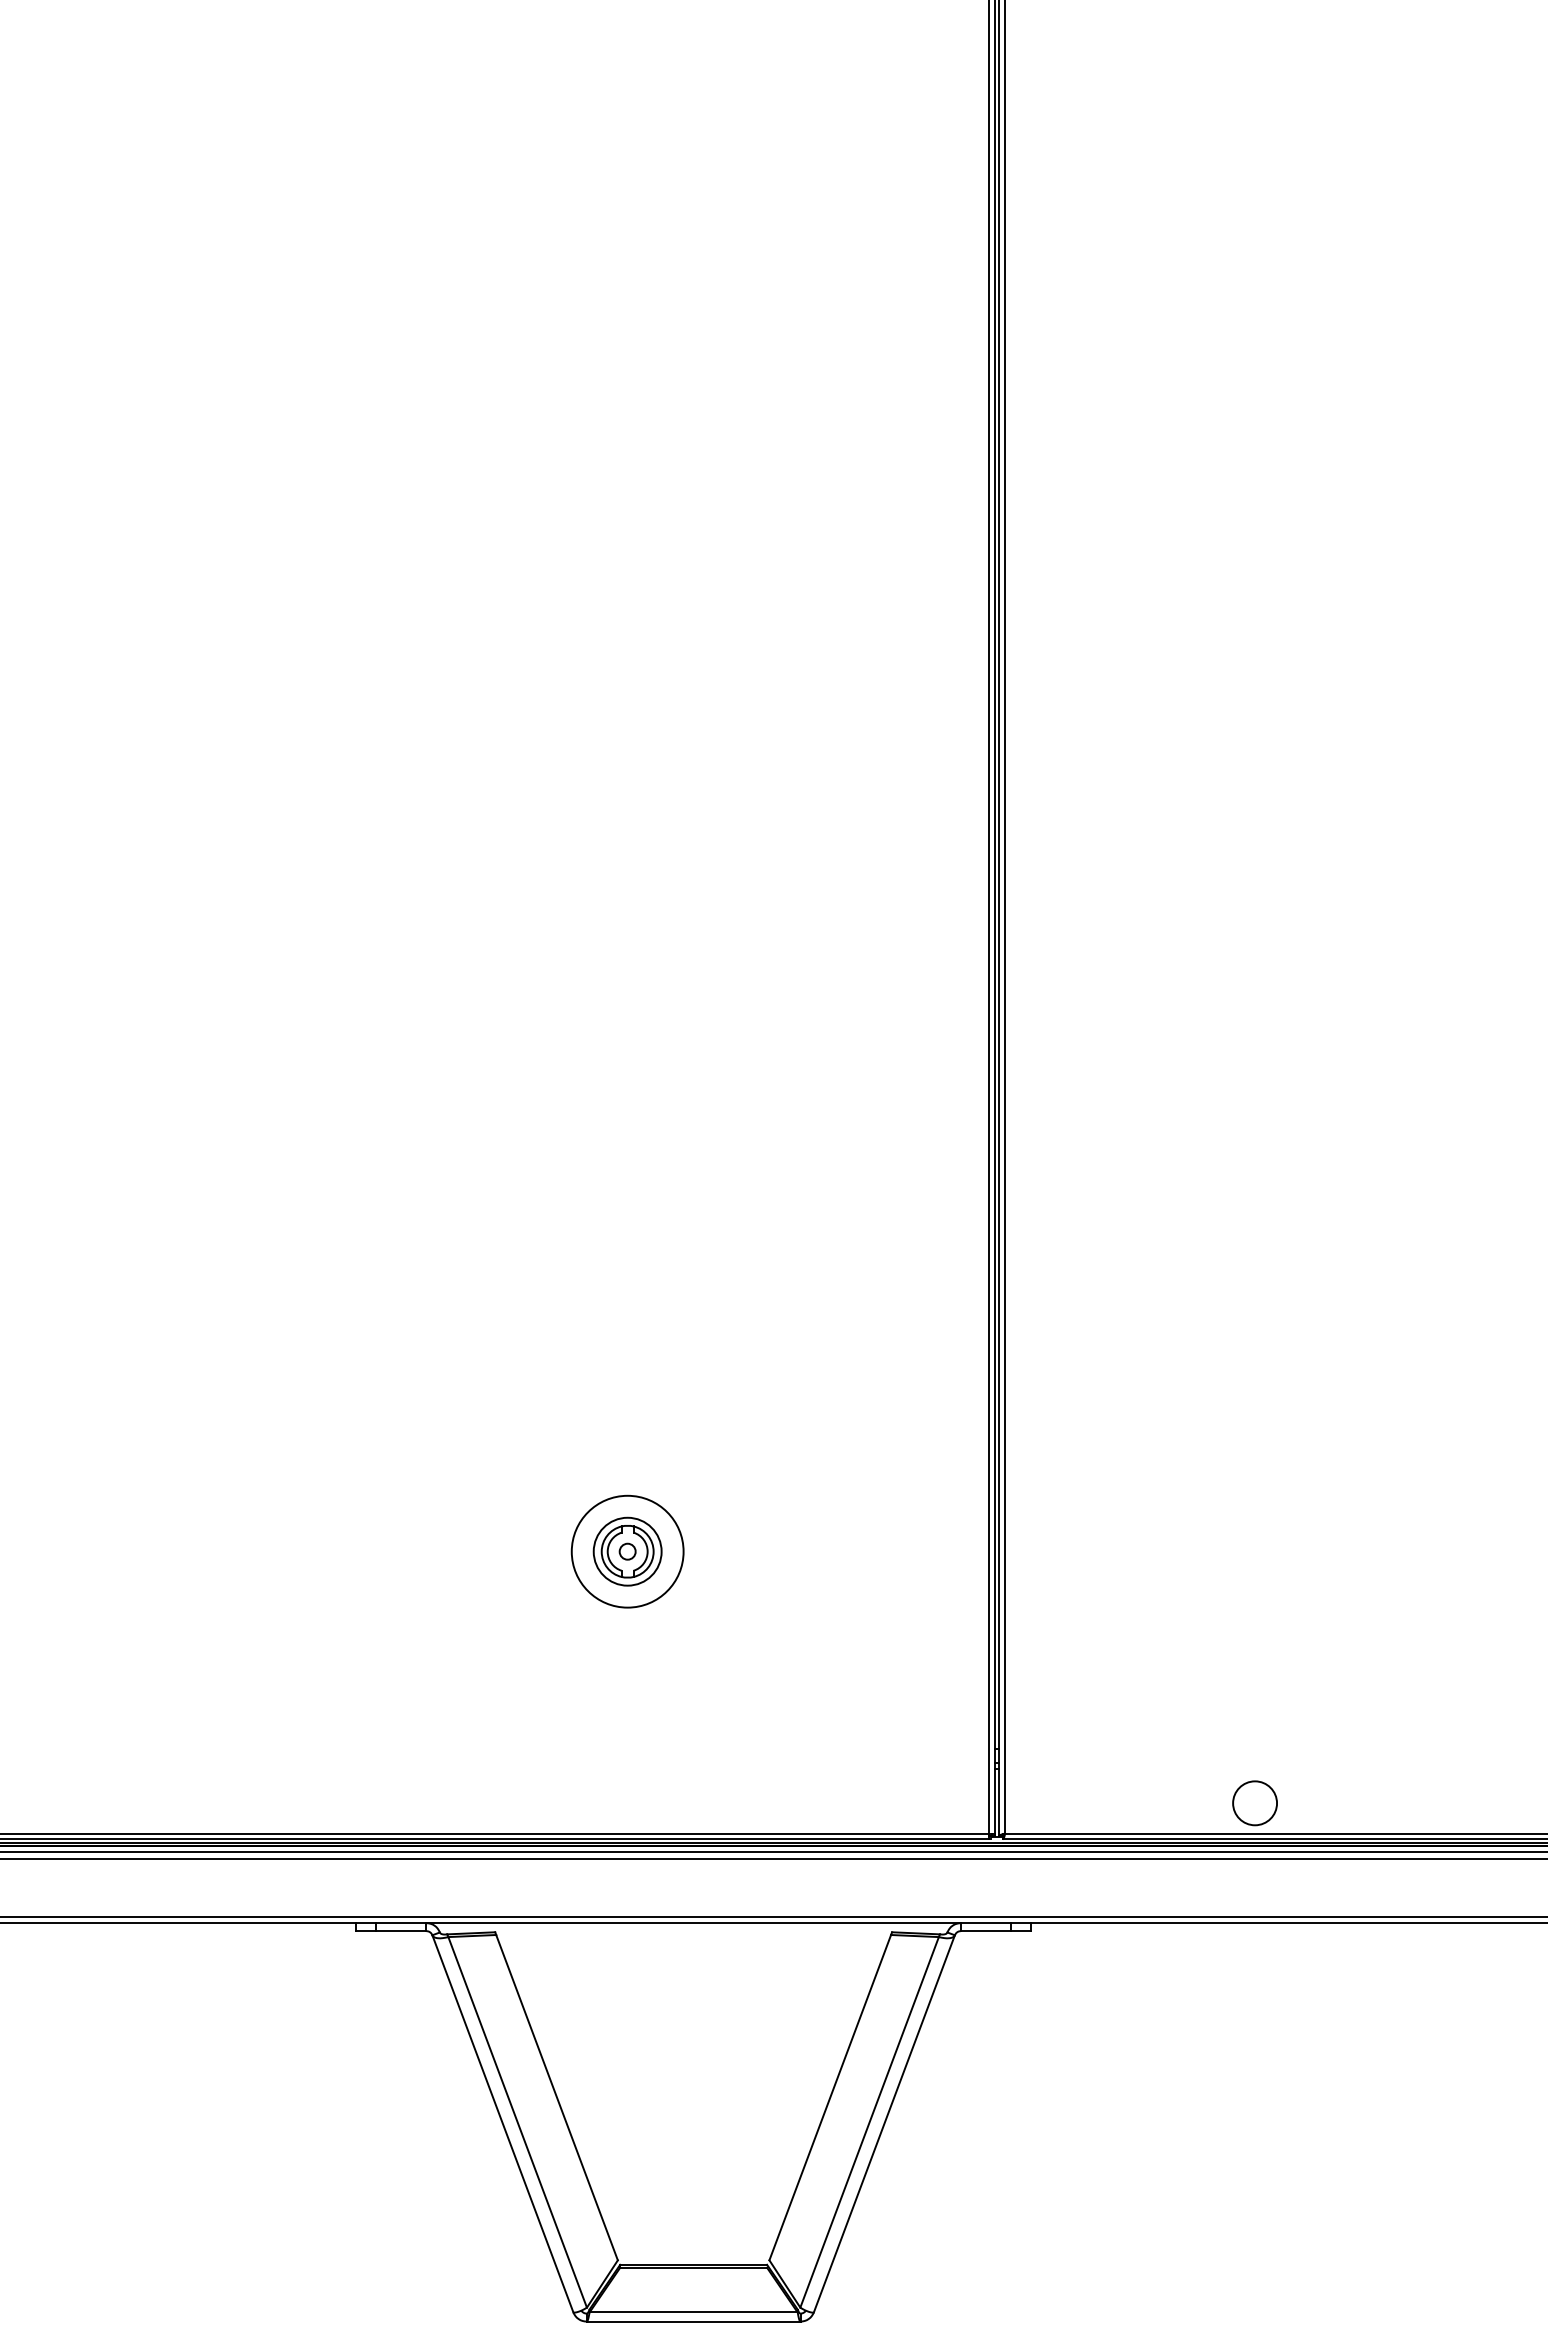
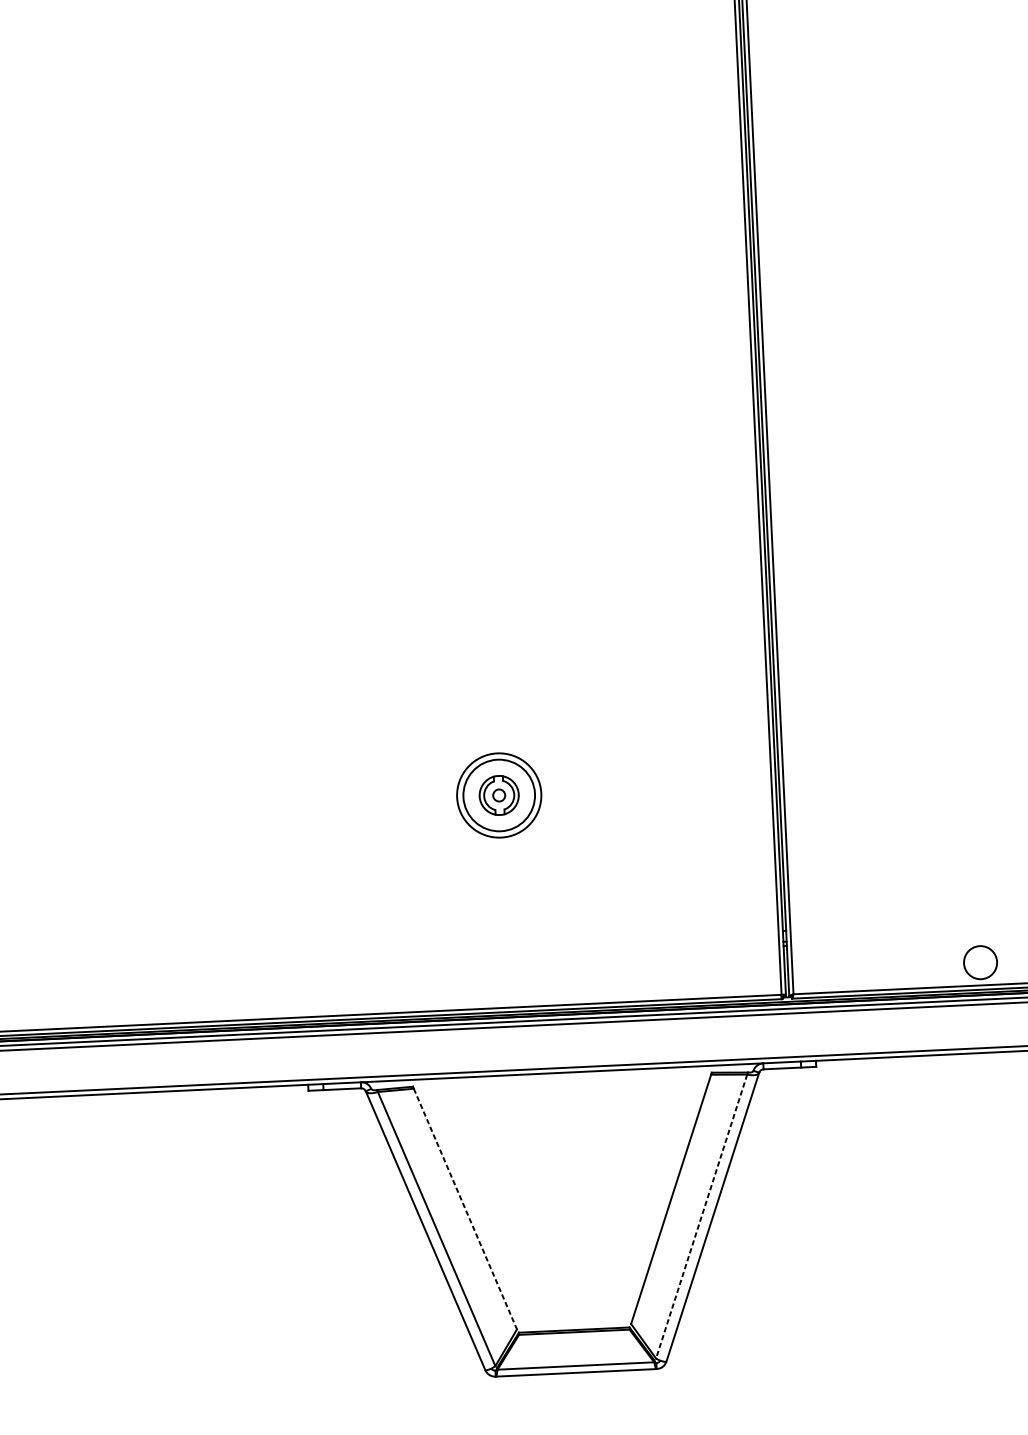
circle: (627, 1551) -> (499, 795), size x1.4
line: (557, 2097) -> (465, 1208), solid -> dashed
line: (869, 2122) -> (701, 1216), solid -> dashed

